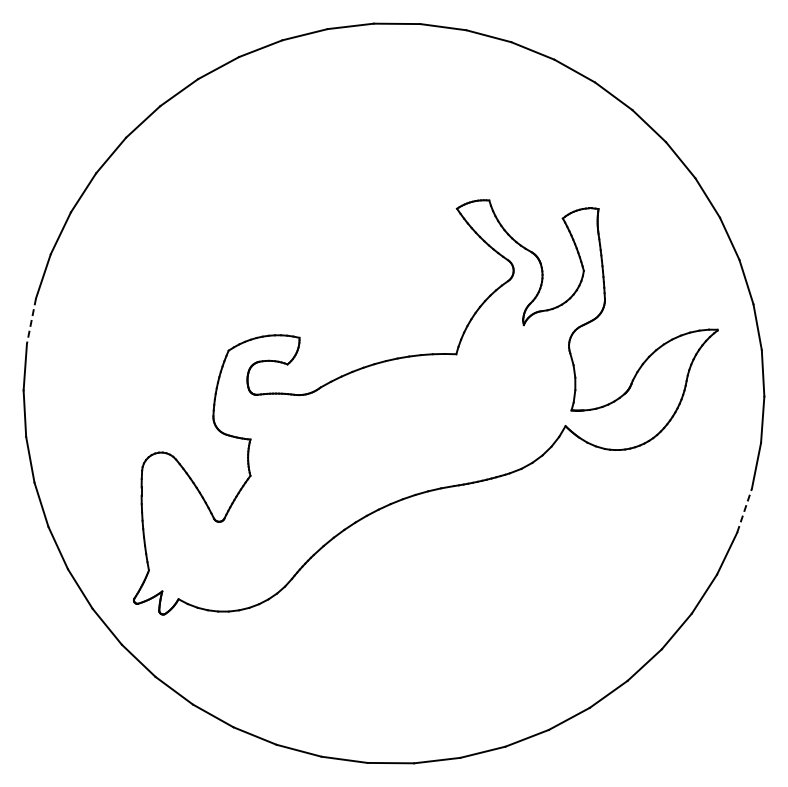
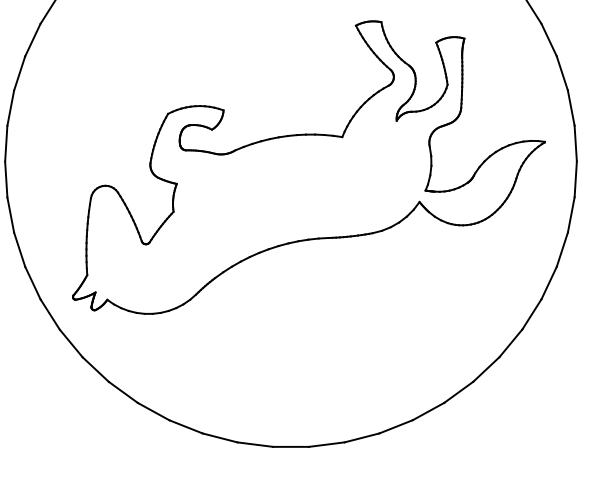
line: (31, 321) -> (19, 73), dashed -> solid
line: (744, 510) -> (549, 282), dashed -> solid

